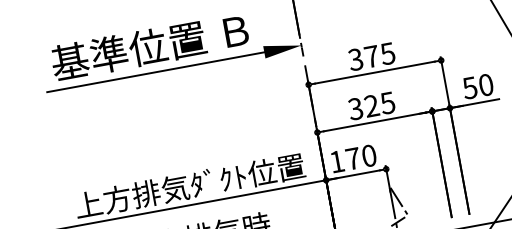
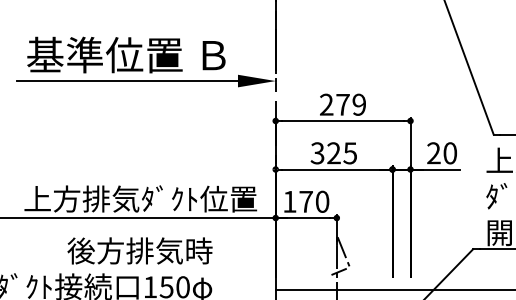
text: (371, 56) -> (342, 104), 375 -> 279
text: (469, 88) -> (433, 153), 50 -> 20

